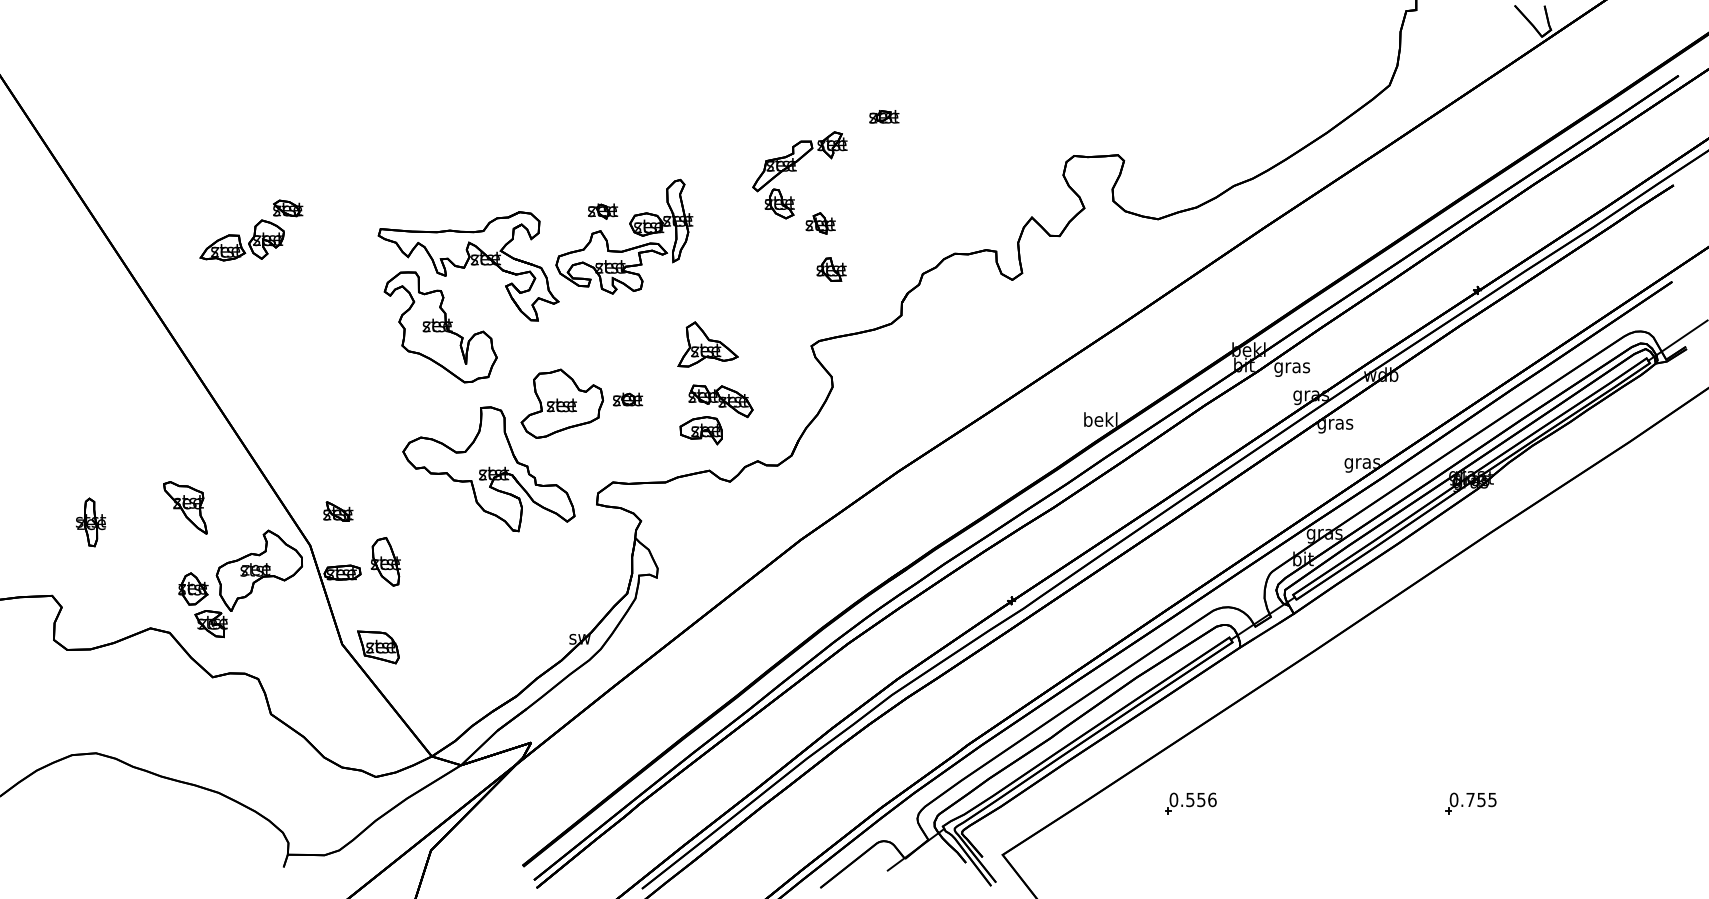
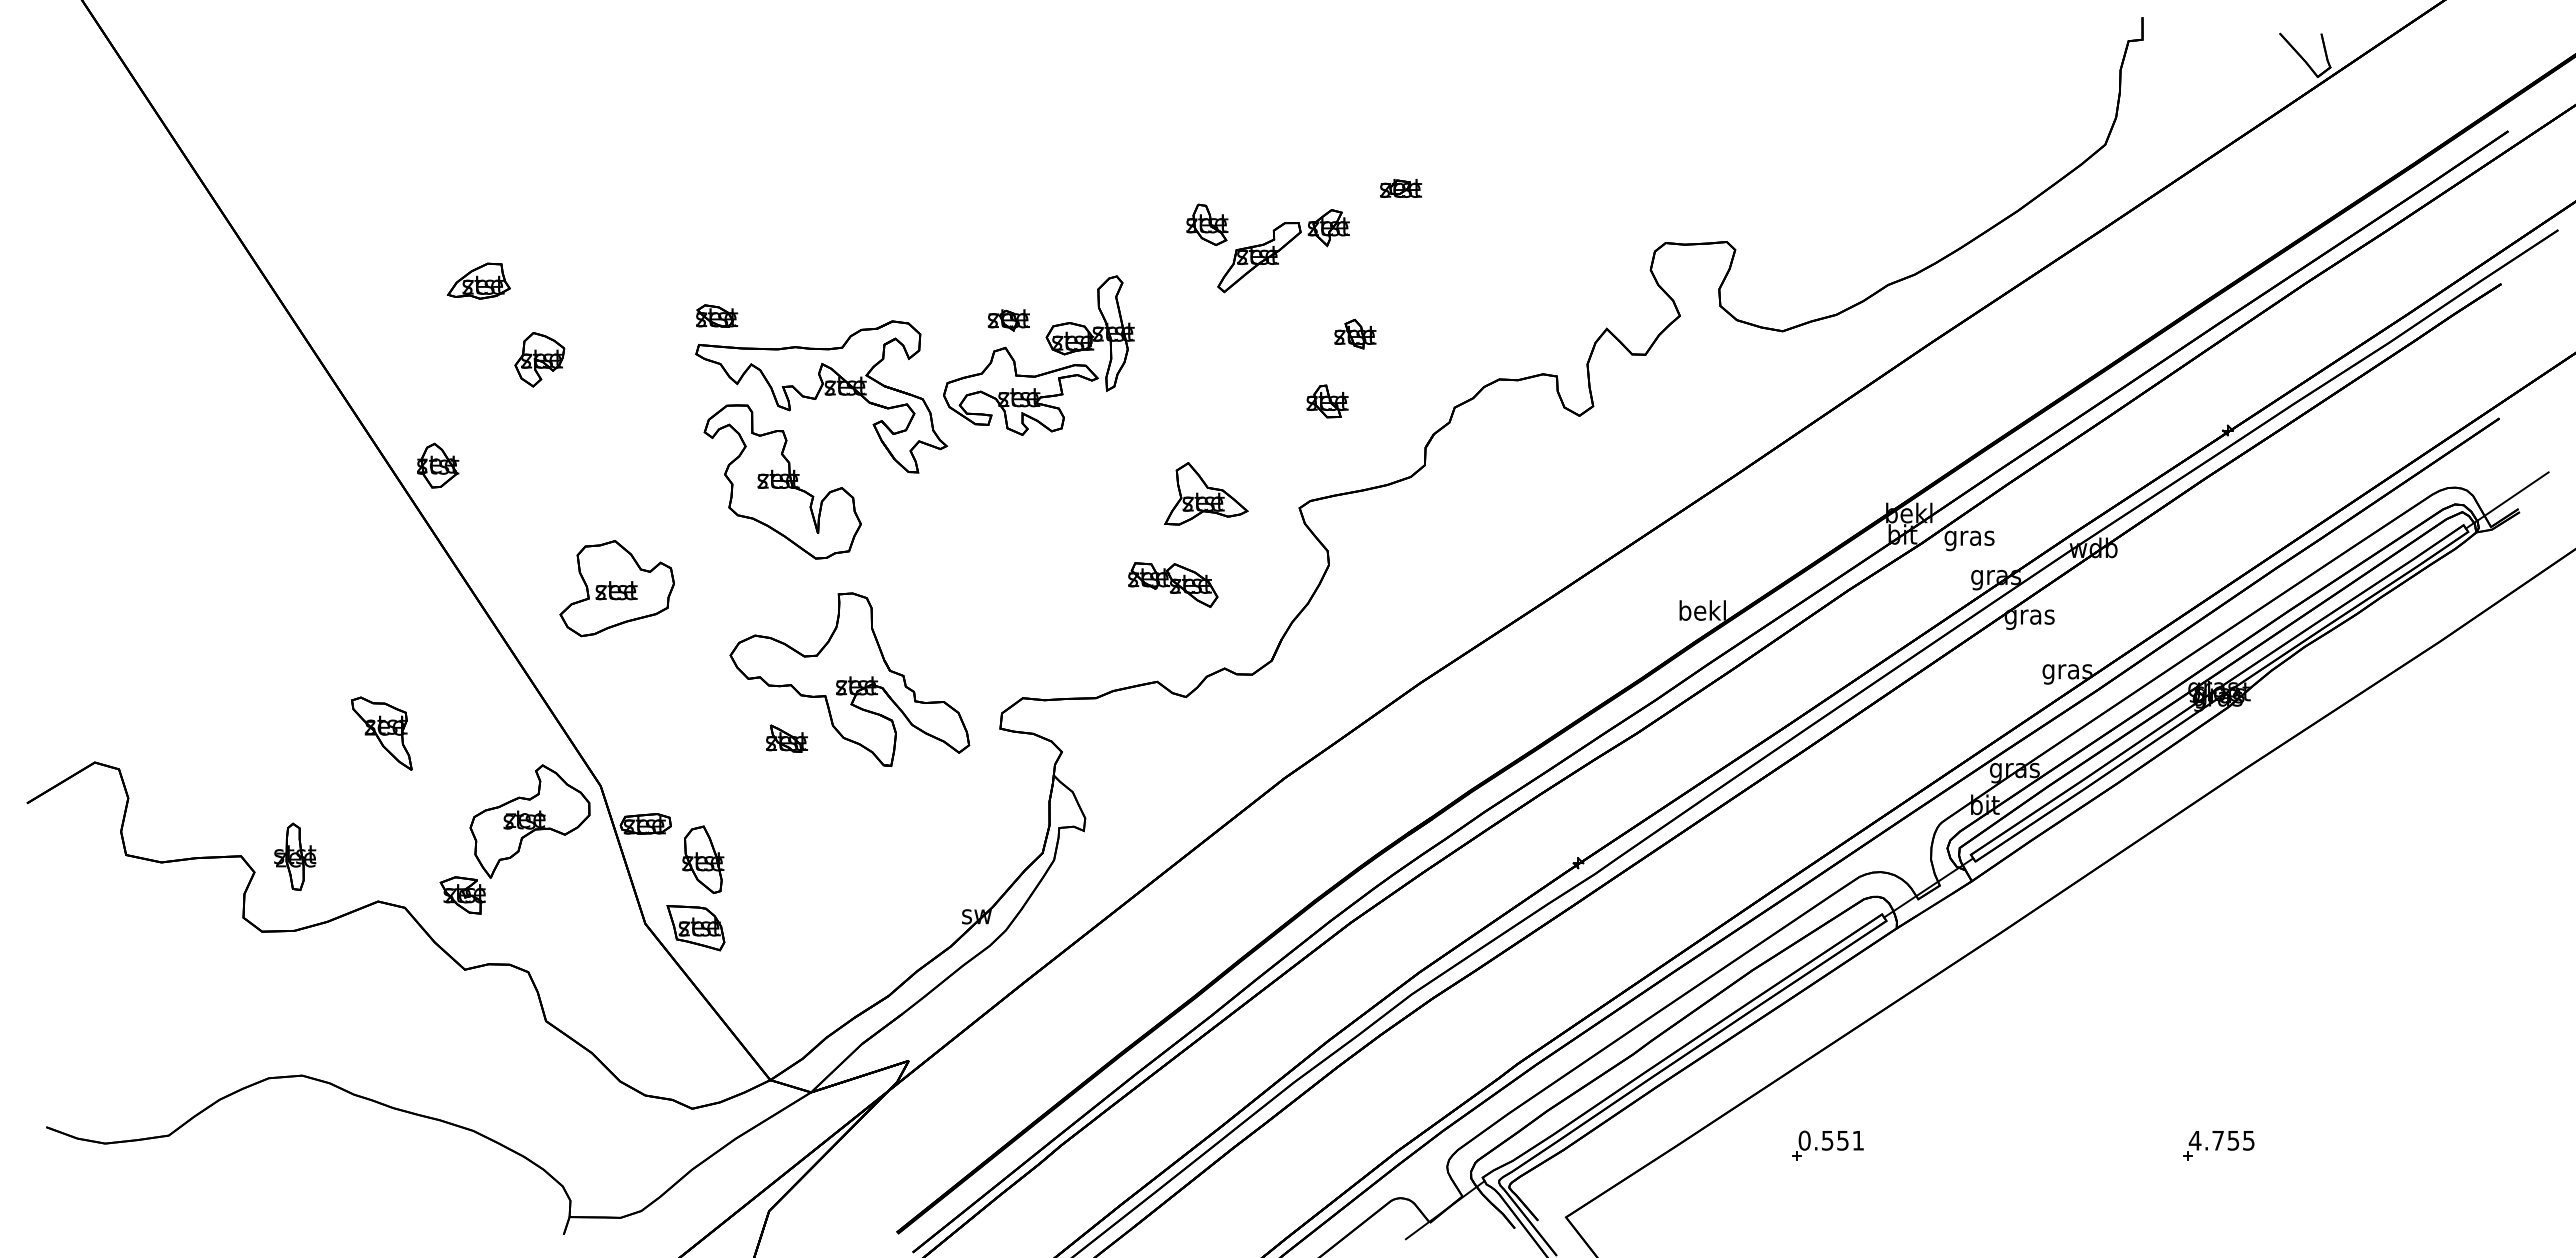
part: (779, 203) -> (1207, 224), moved
part: (288, 207) -> (717, 315), moved
part: (820, 223) -> (1355, 333), moved
part: (222, 247) -> (478, 280), moved
part: (708, 344) -> (1206, 493), moved
part: (627, 399) -> (1043, 582), removed
part: (561, 403) -> (616, 588), moved
part: (701, 430) -> (1145, 625), removed
part: (185, 507) -> (381, 733), moved
part: (338, 511) -> (786, 738), moved
part: (91, 522) -> (295, 856), moved
part: (386, 561) -> (703, 859), moved
part: (193, 588) -> (438, 465), moved
text: (1212, 799) -> (1858, 1140), 0.556 -> 0.551
text: (1453, 799) -> (2194, 1140), 0.755 -> 4.755

